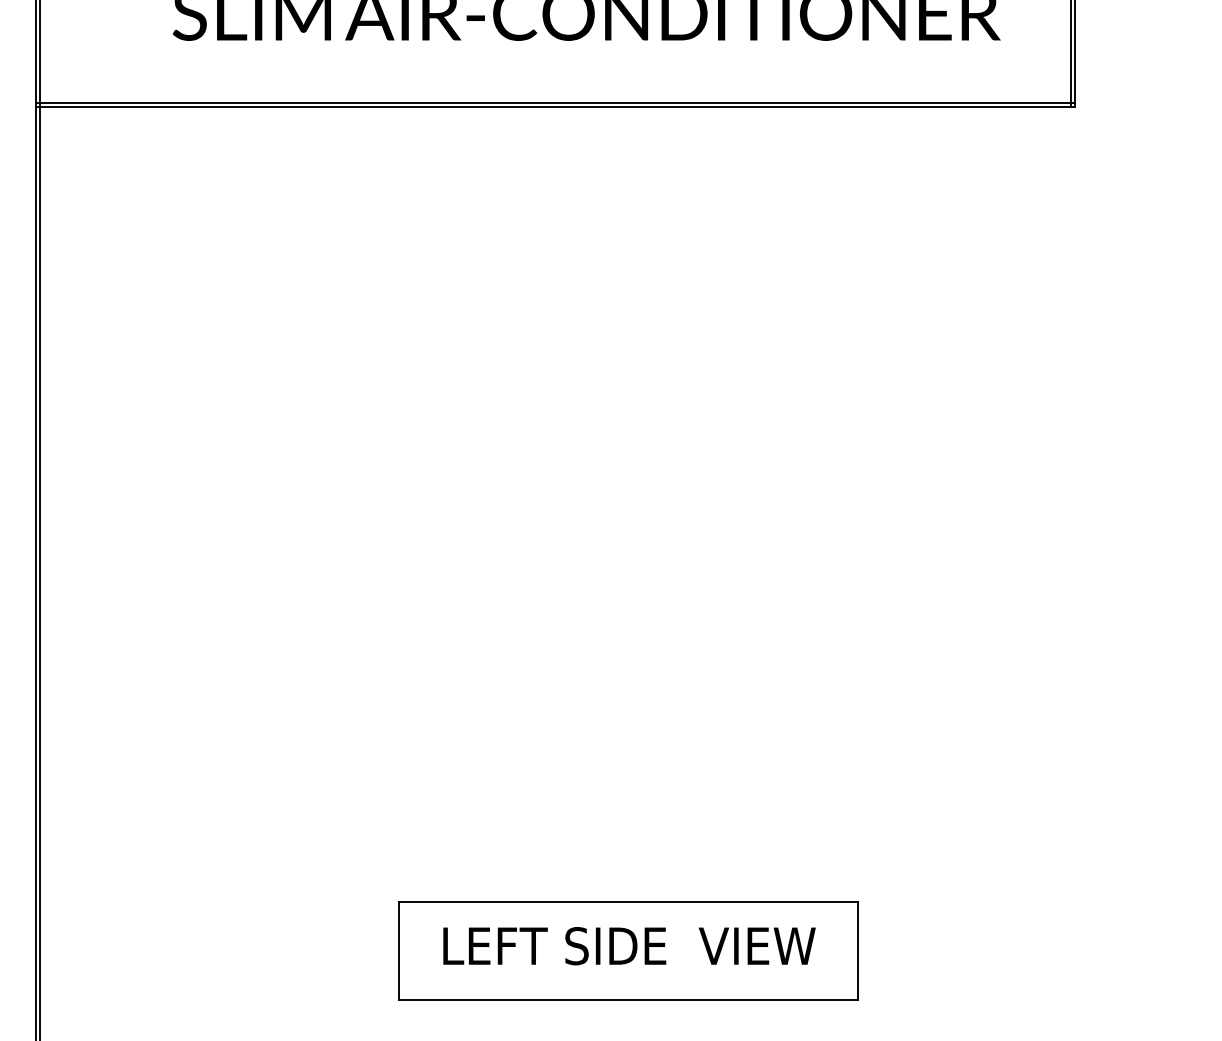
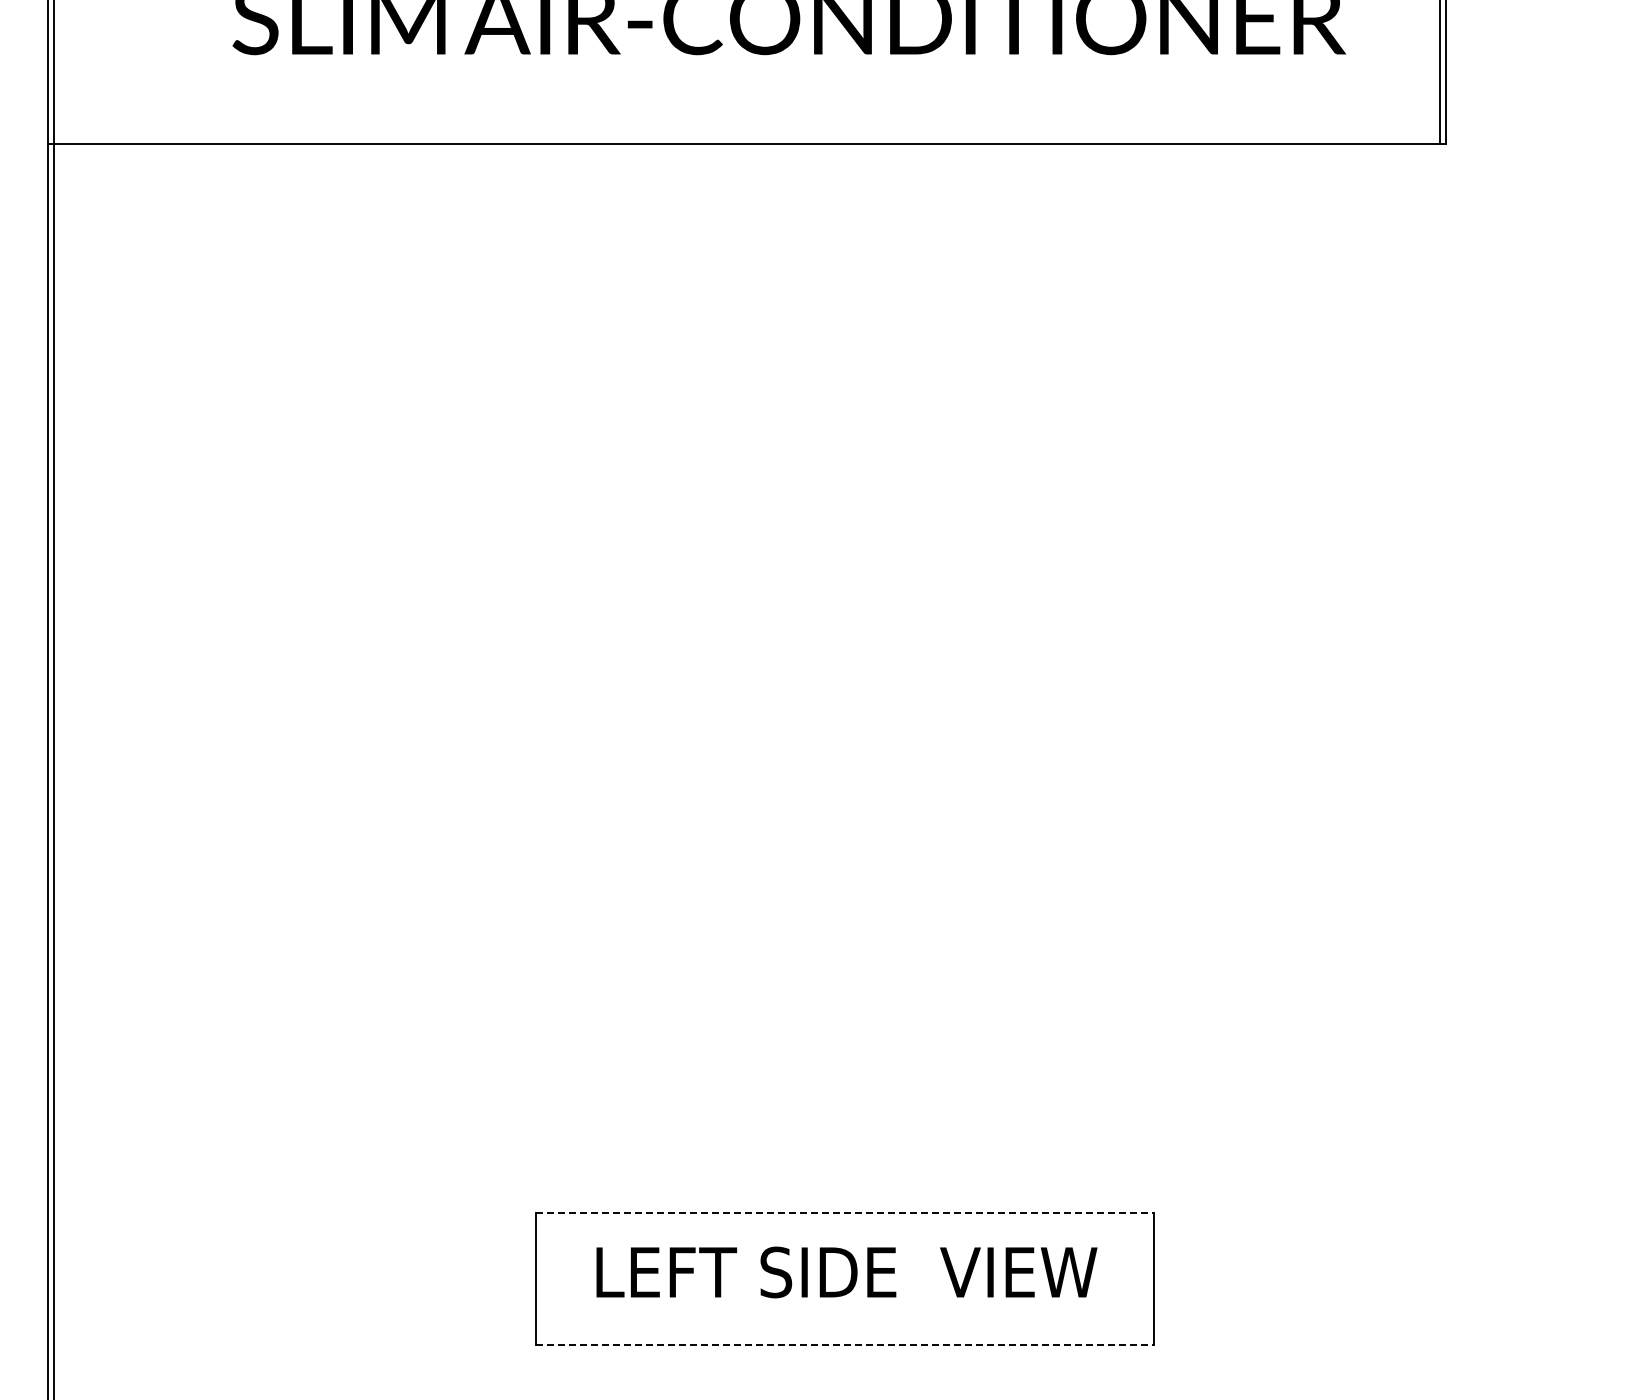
line: (555, 102) -> (747, 138), removed
line: (628, 901) -> (845, 1212), solid -> dashed
line: (628, 999) -> (845, 1344), solid -> dashed

